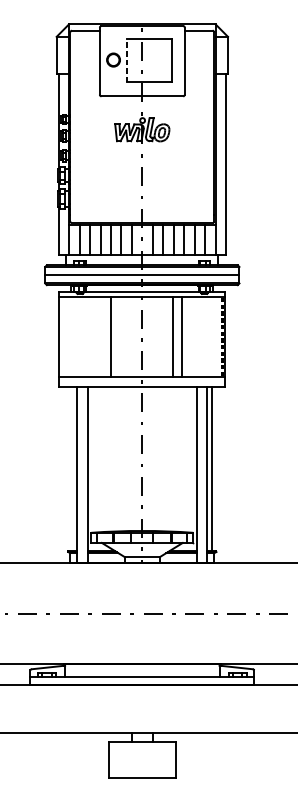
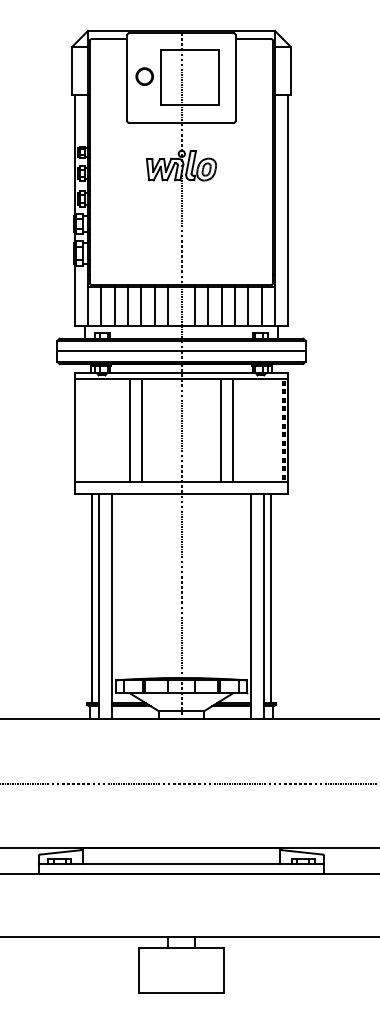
line: (126, 60) -> (161, 77), dashed -> solid
line: (102, 337) -> (130, 430), added
line: (72, 468) -> (92, 598), added

